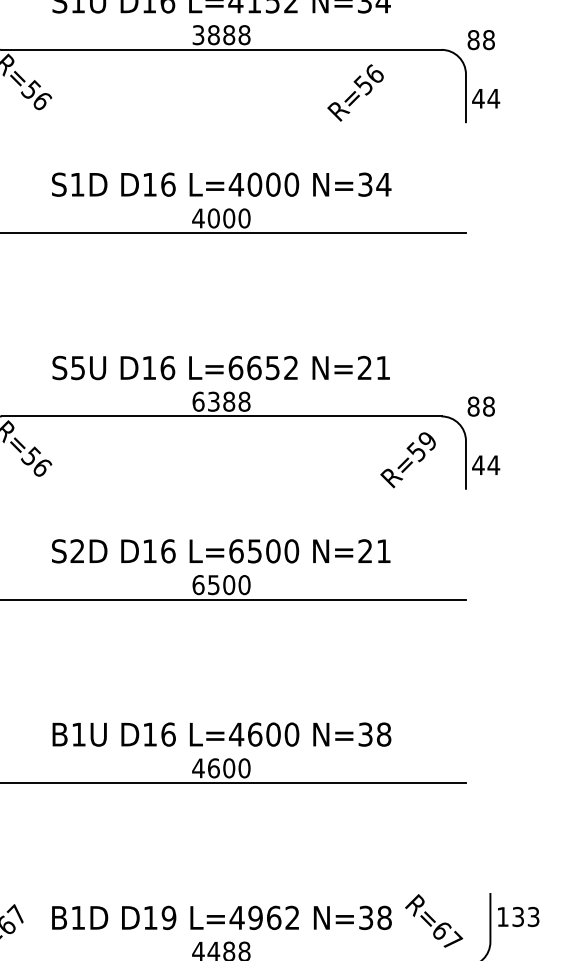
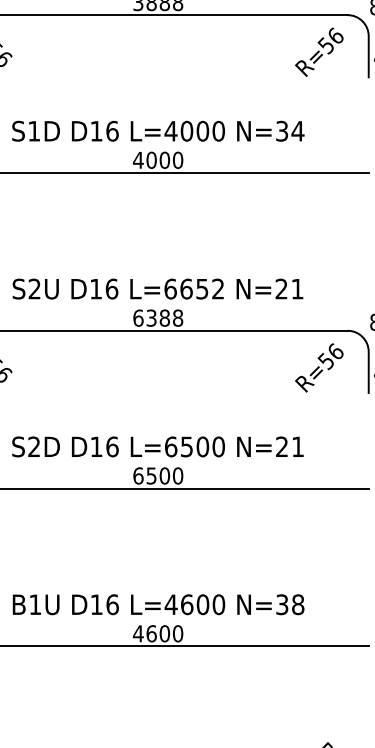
text: (355, 92) -> (319, 51), moved
text: (77, 367) -> (34, 288), S5U -> S2U
text: (427, 440) -> (335, 351), R=59 -> R=56

